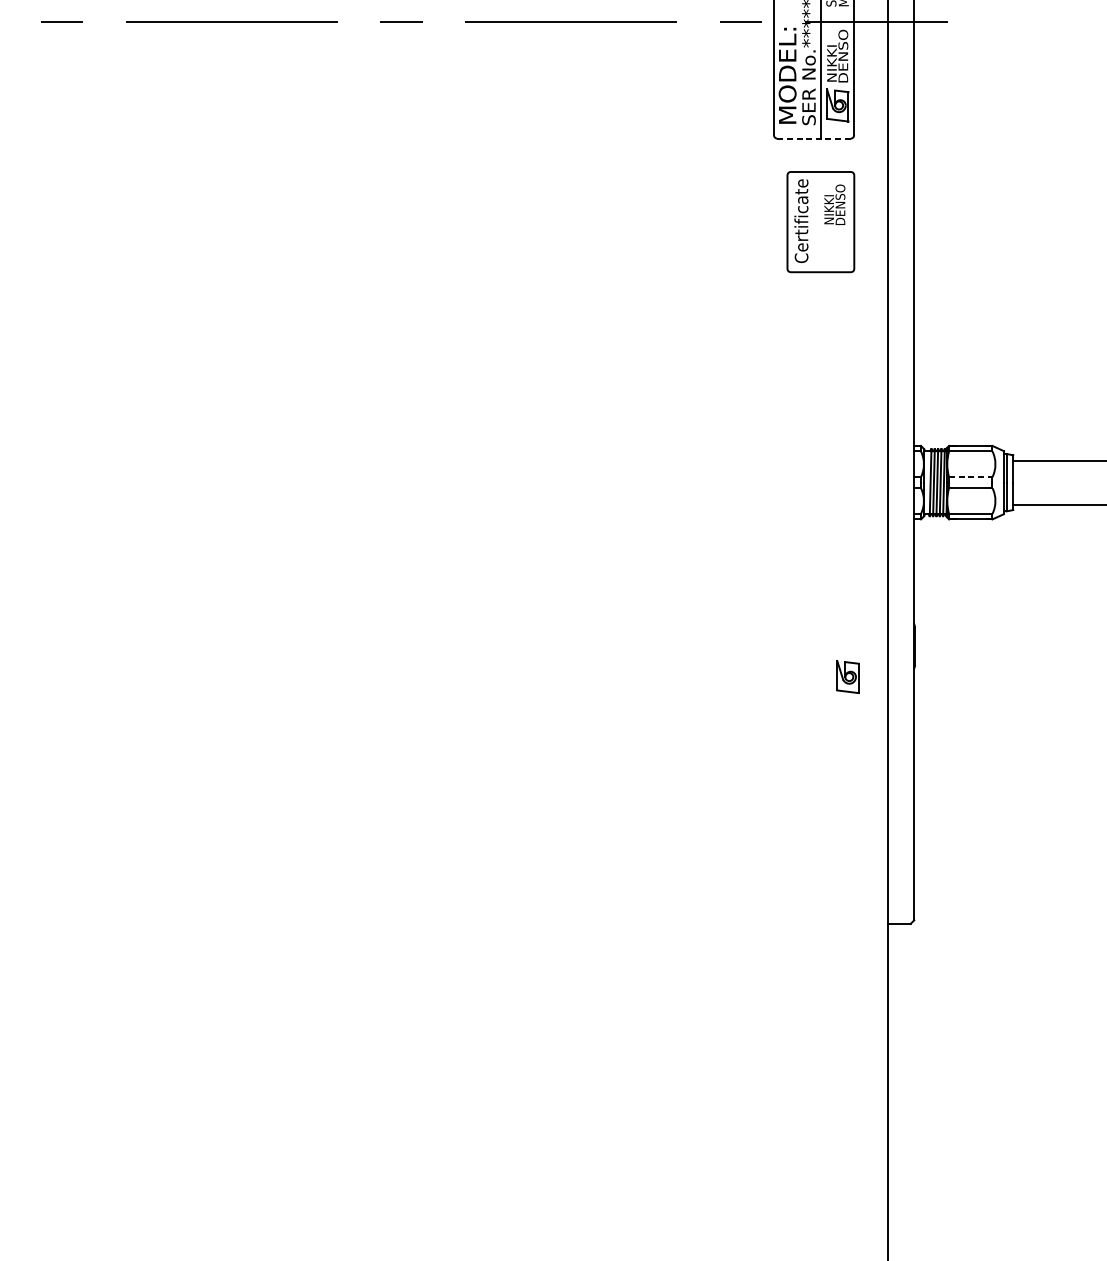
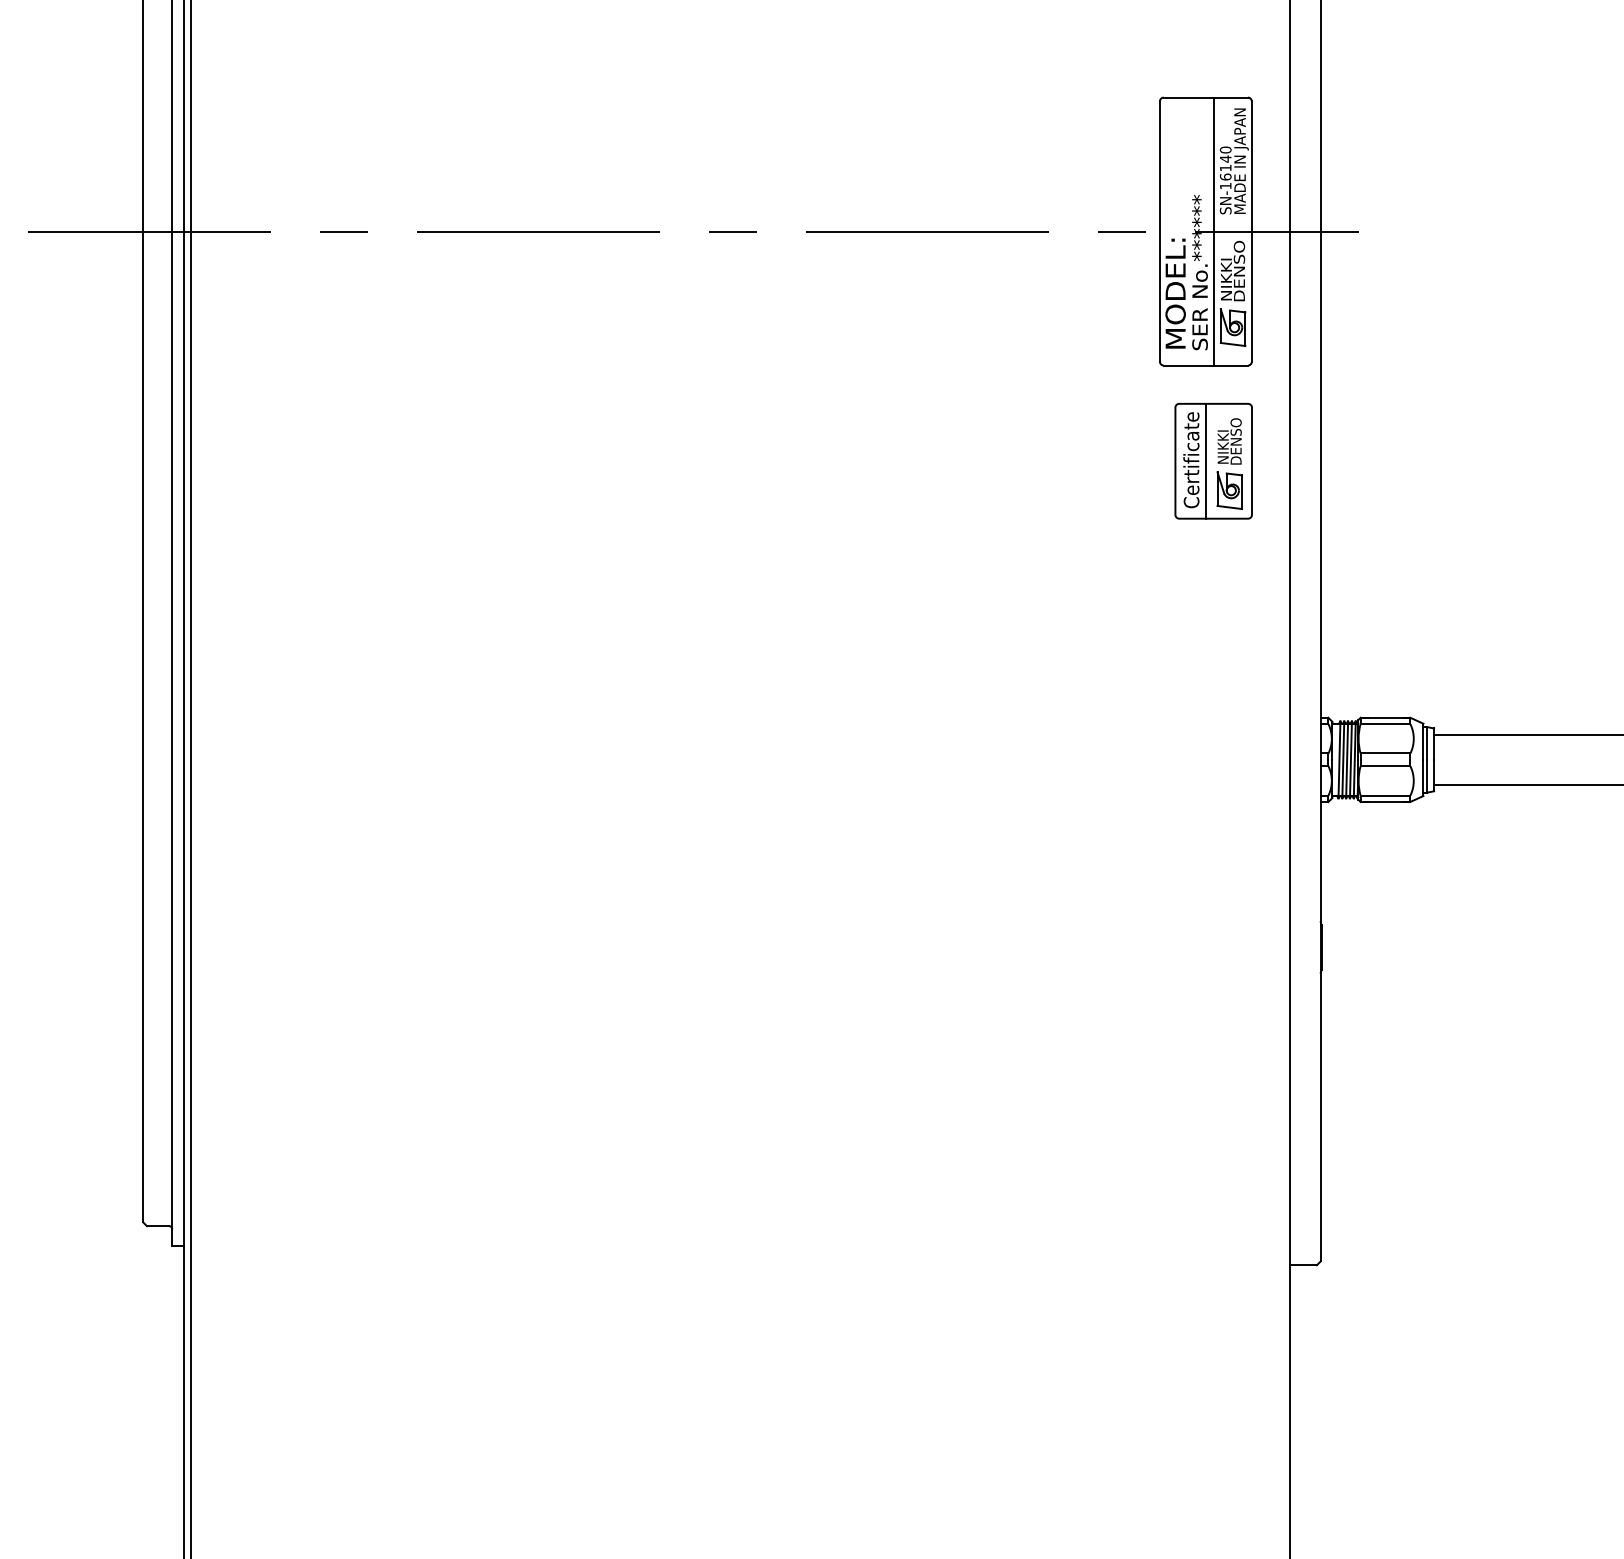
line: (814, 138) -> (1206, 365), dashed -> solid
line: (814, 221) -> (1206, 460), added
line: (970, 477) -> (1385, 753), dashed -> solid
part: (847, 676) -> (1229, 490), moved

